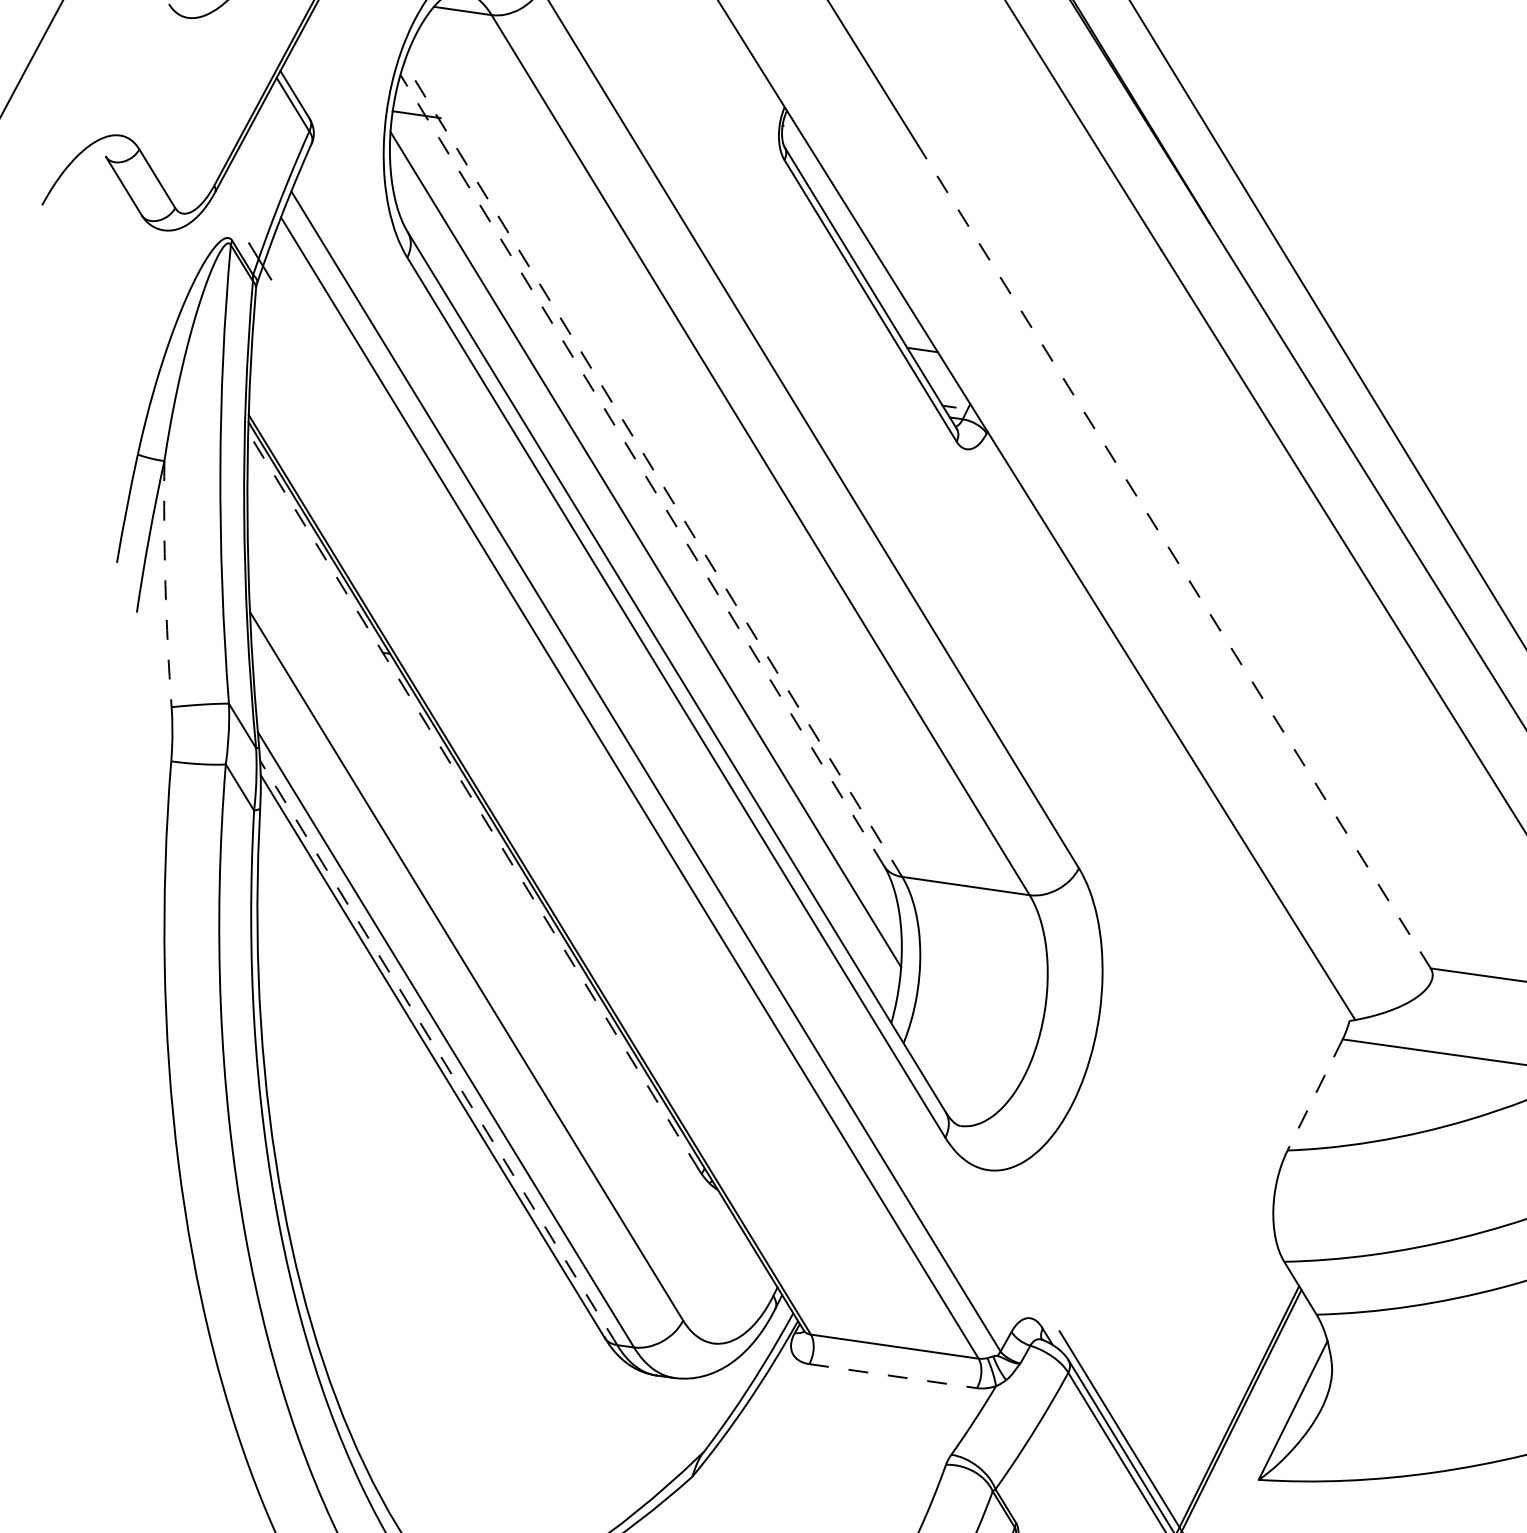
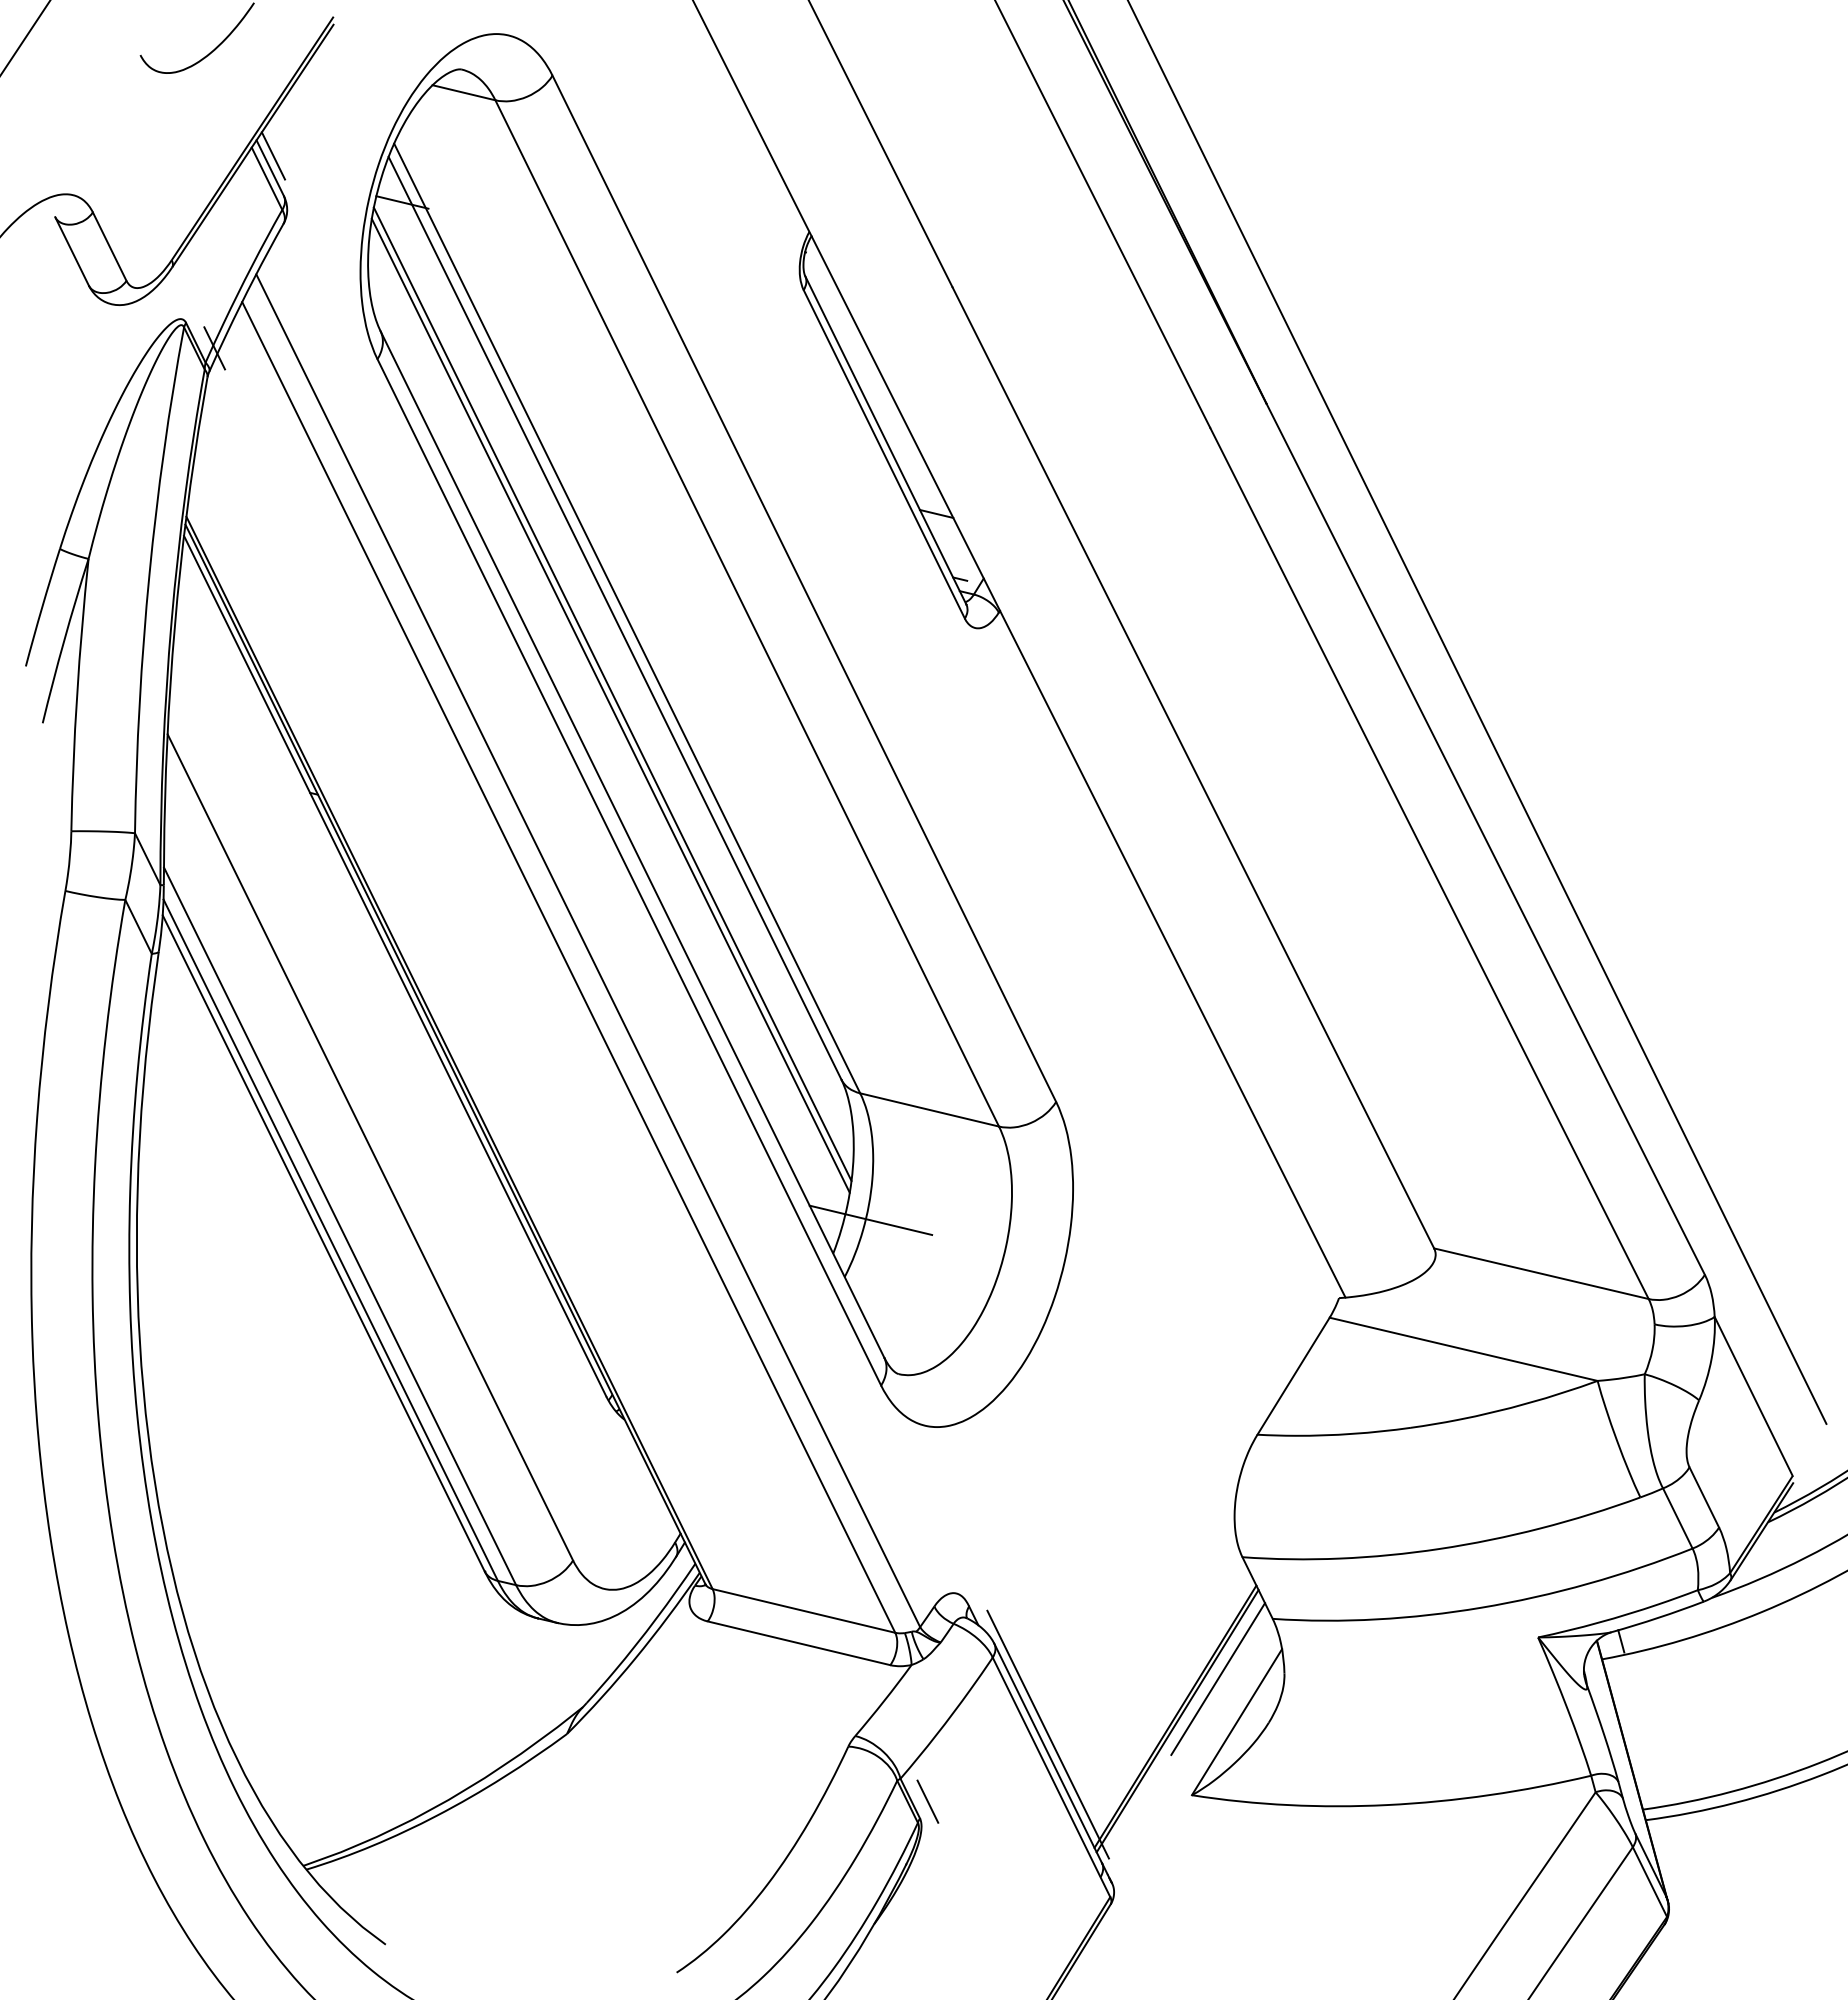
line: (296, 83) -> (273, 155), added
line: (653, 469) -> (627, 618), dashed -> solid
line: (641, 470) -> (614, 618), dashed -> solid
line: (646, 538) -> (612, 693), added
line: (1174, 556) -> (1193, 767), dashed -> solid
arc: (165, 583) -> (77, 694), dashed -> solid
line: (473, 800) -> (394, 965), dashed -> solid
line: (921, 989) -> (870, 1219), added
line: (438, 1052) -> (330, 1239), dashed -> solid
line: (1315, 1095) -> (1293, 1376), dashed -> solid
line: (1272, 1372) -> (1218, 1678), added
line: (893, 1376) -> (799, 1643), dashed -> solid
line: (1021, 1507) -> (927, 1801), added

